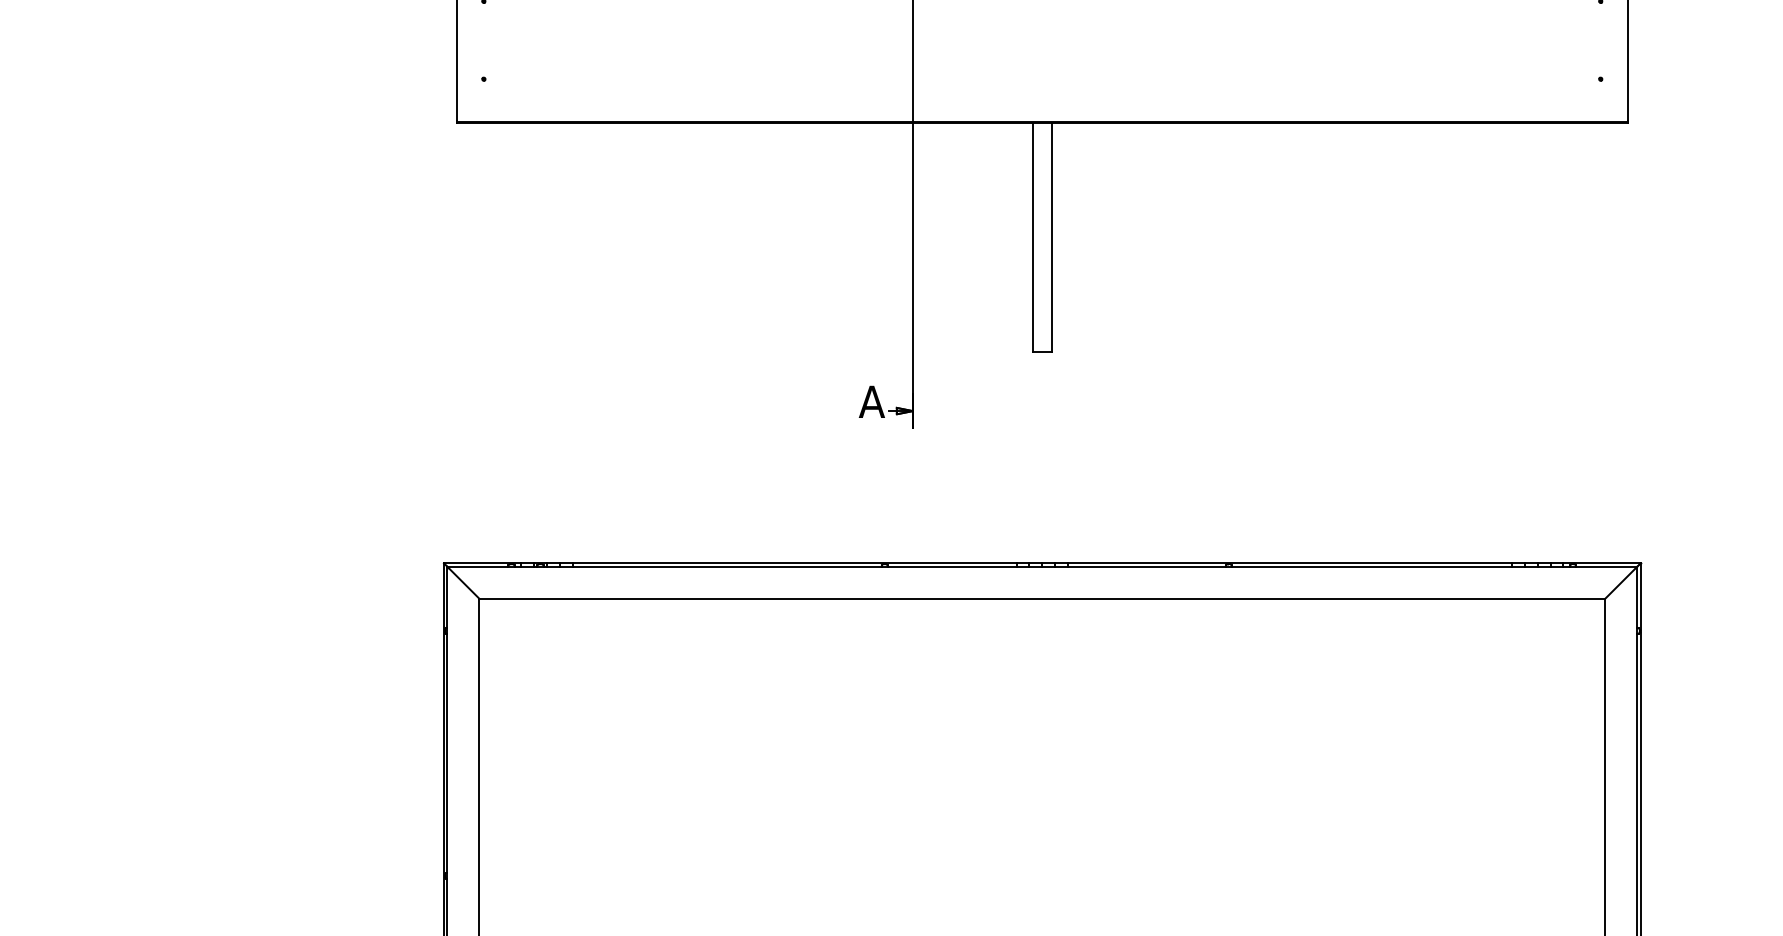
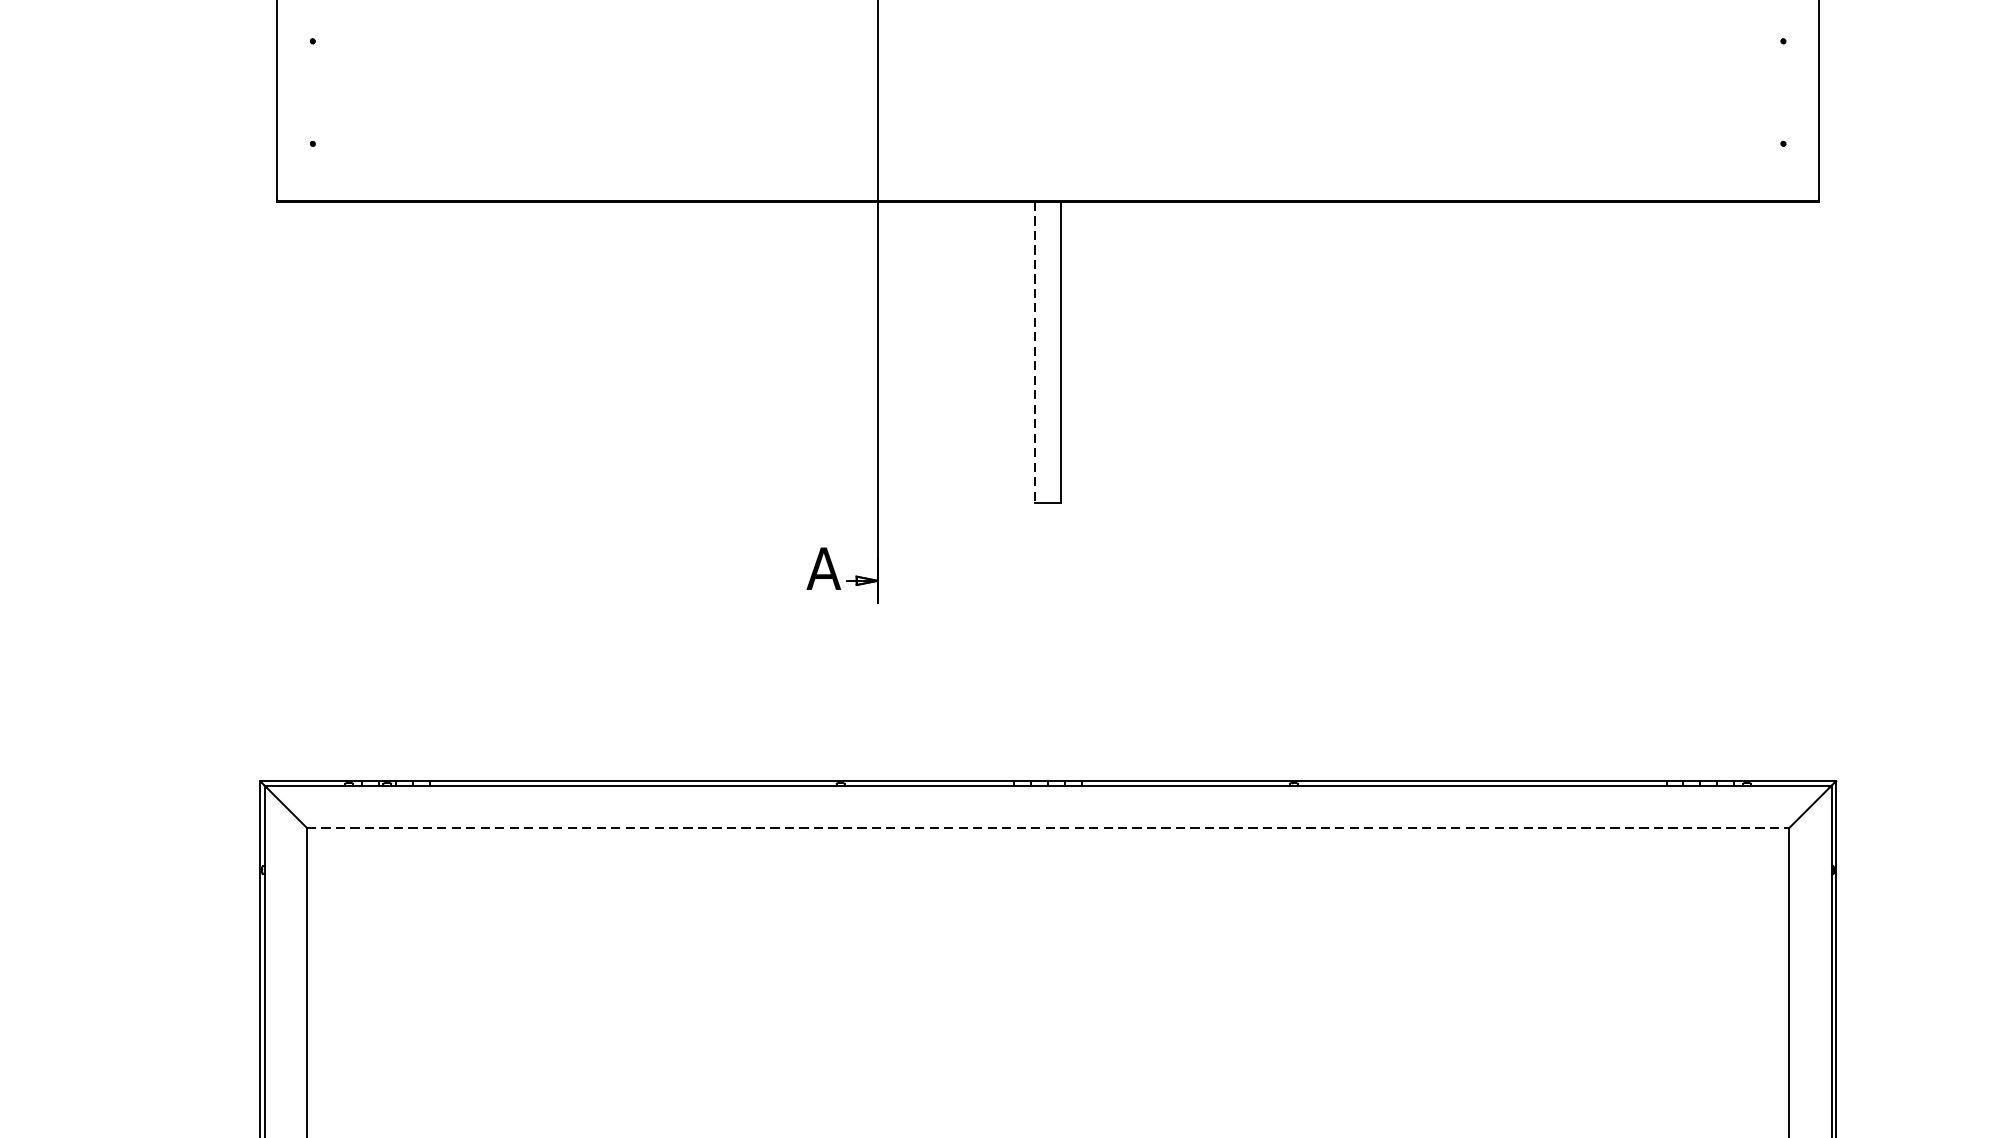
line: (1032, 238) -> (1035, 353), solid -> dashed
line: (1042, 598) -> (1048, 827), solid -> dashed

